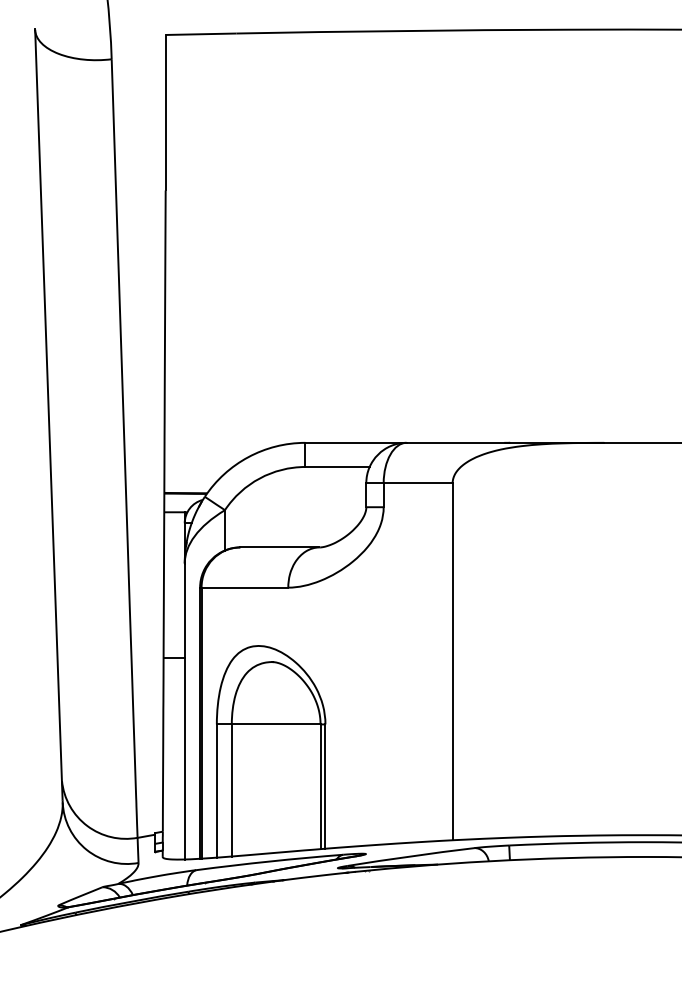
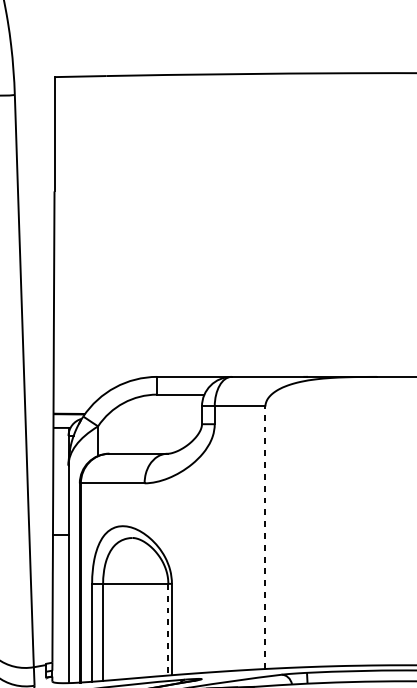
line: (452, 661) -> (265, 537), solid -> dashed
line: (320, 787) -> (168, 630), solid -> dashed

